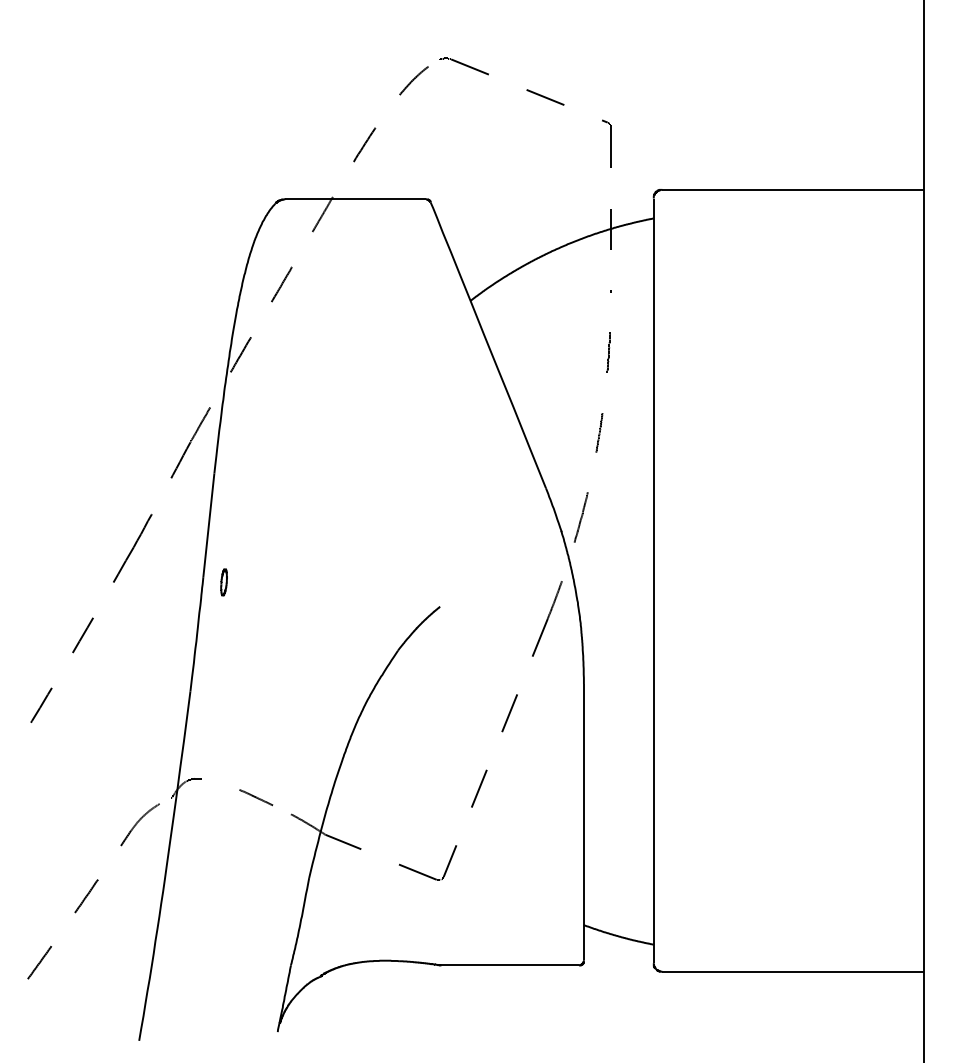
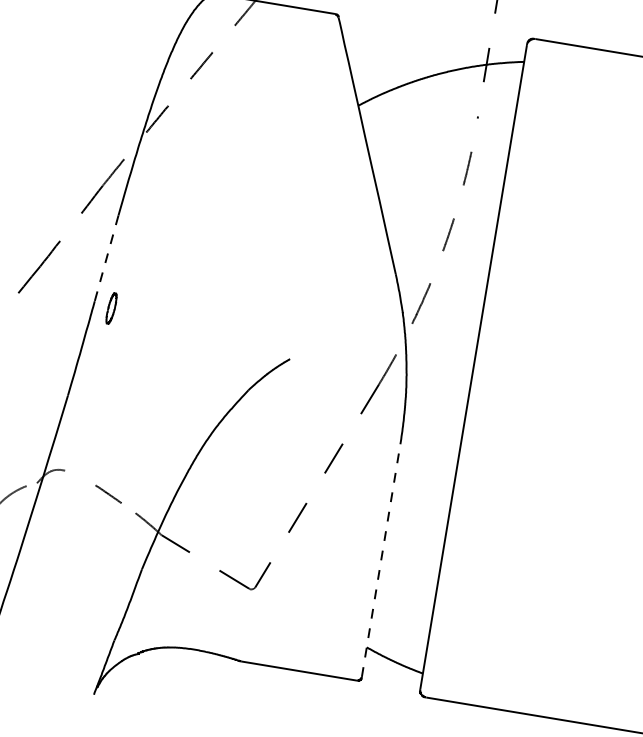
line: (208, 525) -> (106, 258), solid -> dashed
part: (223, 582) -> (111, 308), size x1.4
line: (583, 821) -> (380, 560), solid -> dashed

